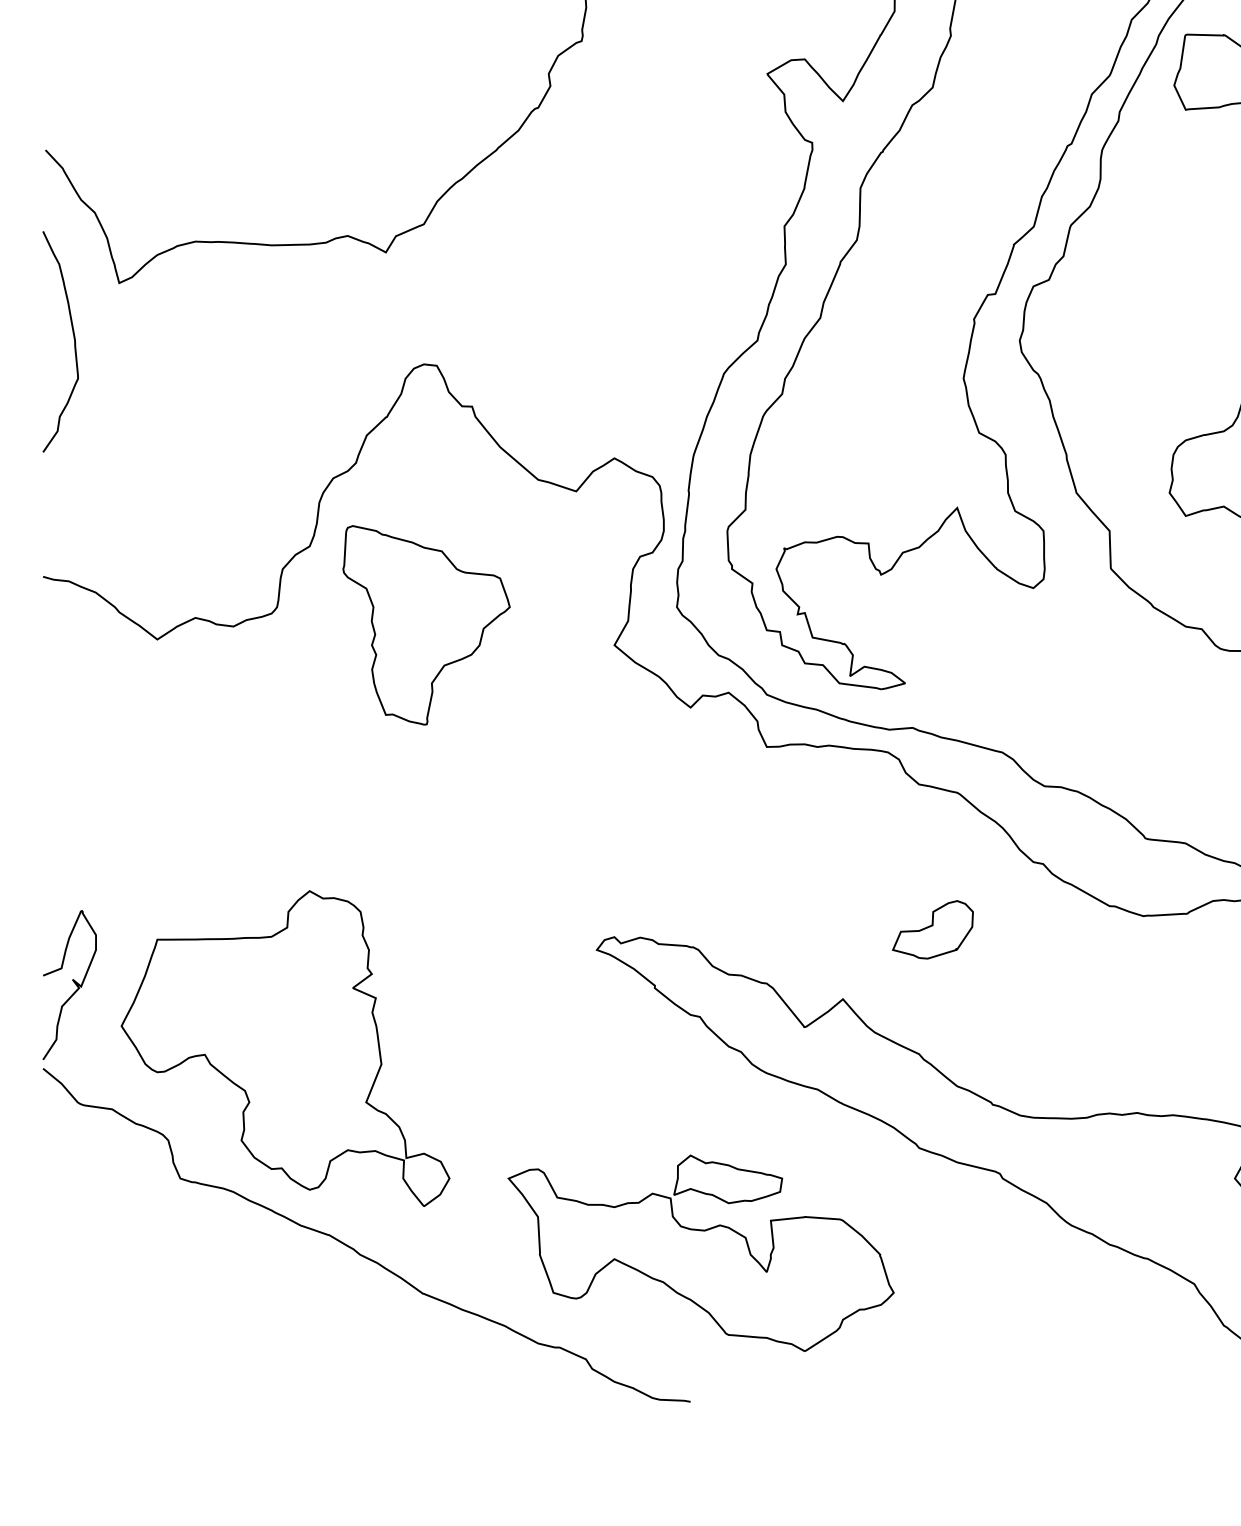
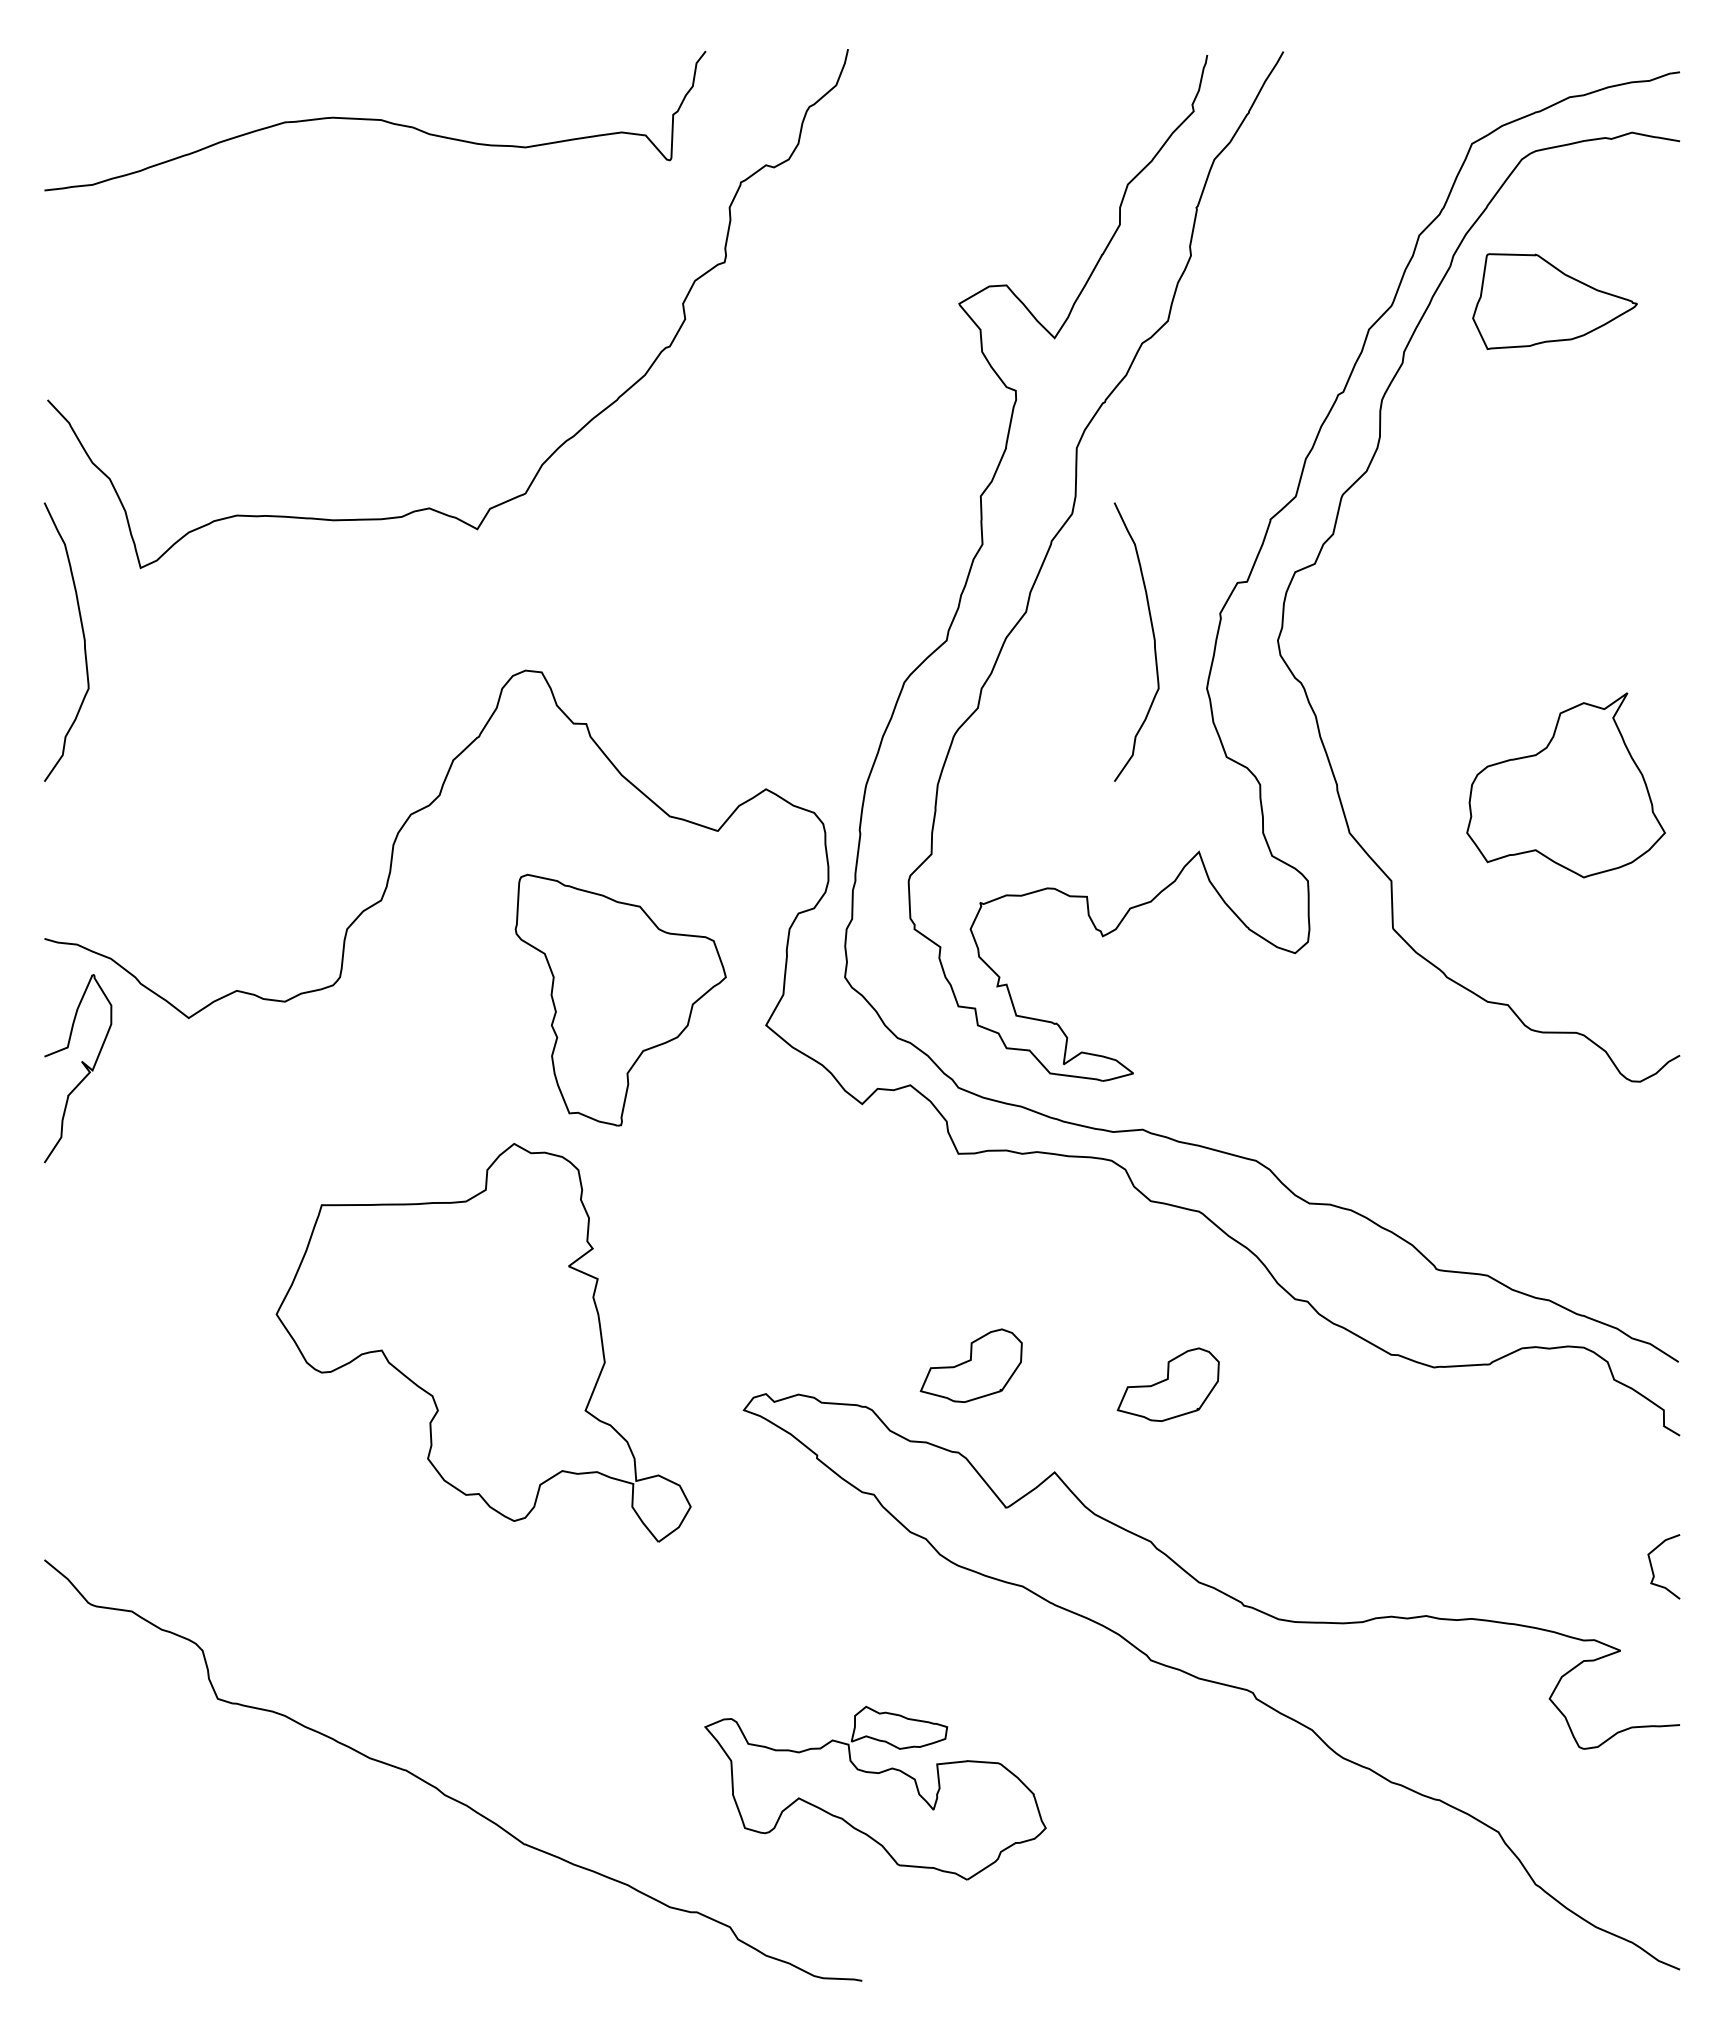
curve: (921, 340) -> (1153, 640), added
part: (426, 624) -> (620, 999), moved
part: (776, 914) -> (970, 1365), added
curve: (73, 981) -> (82, 1064), moved
part: (285, 1048) -> (483, 1342), moved
part: (701, 1252) -> (875, 1792), size x0.7

